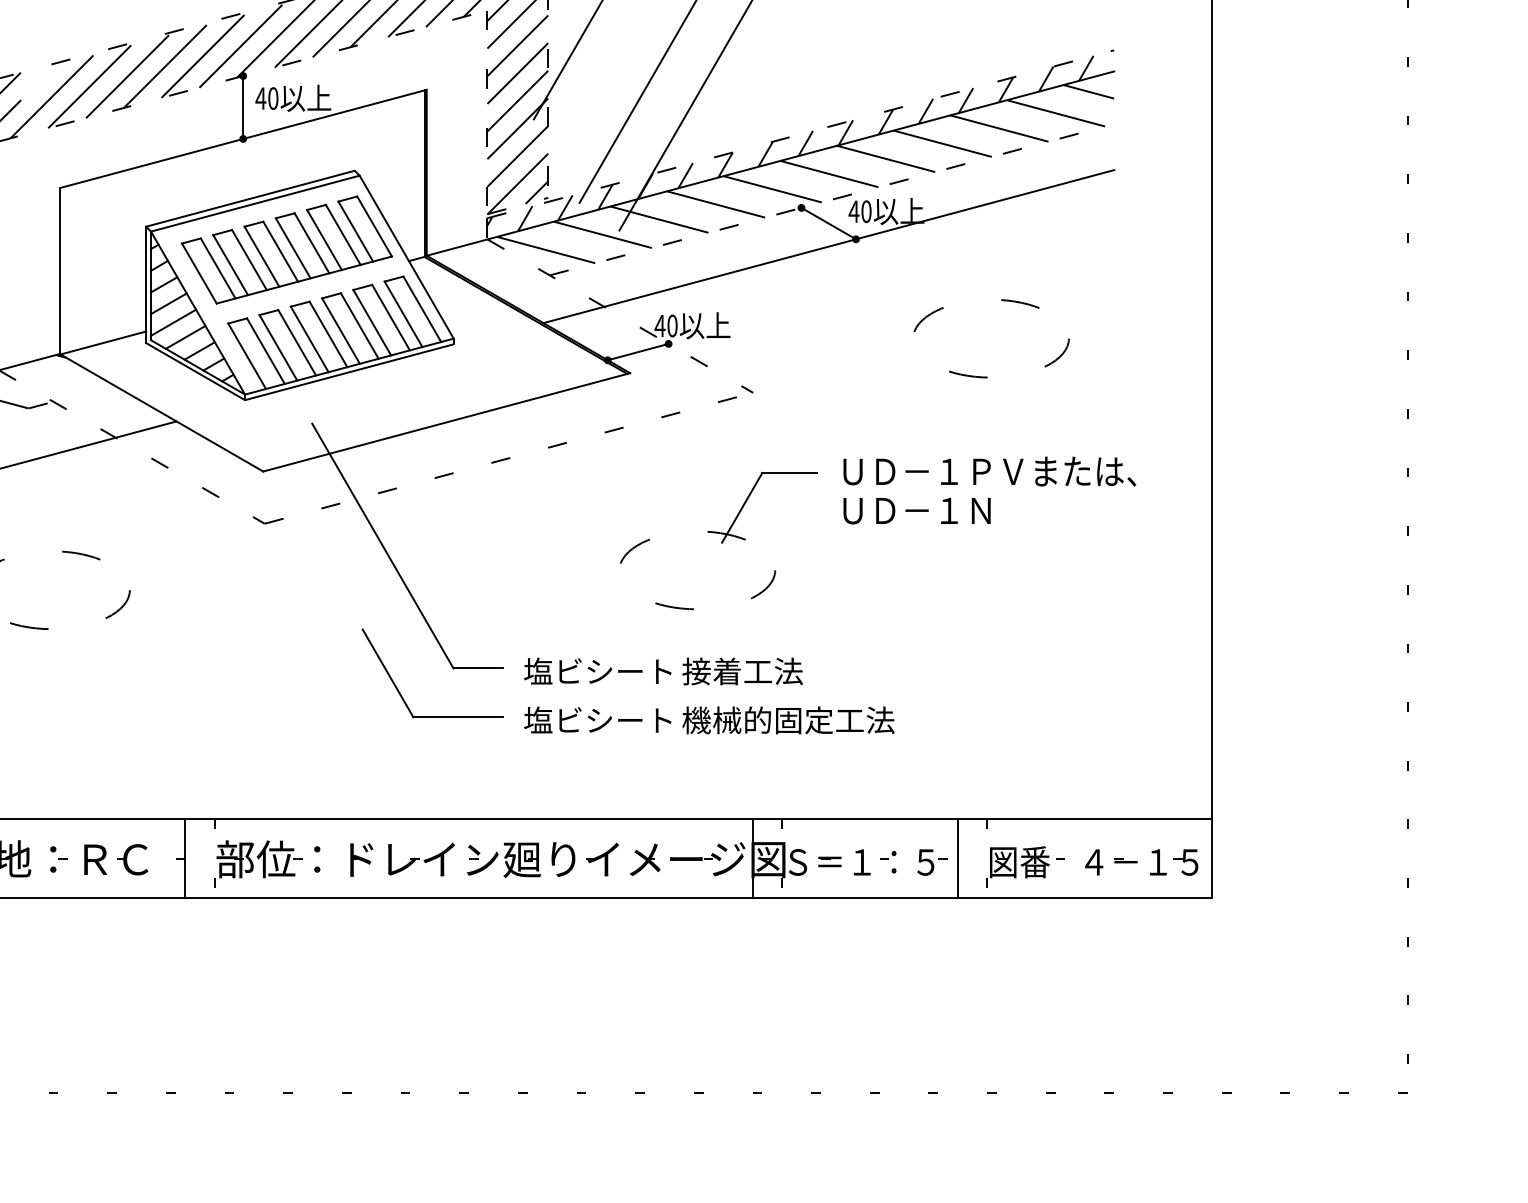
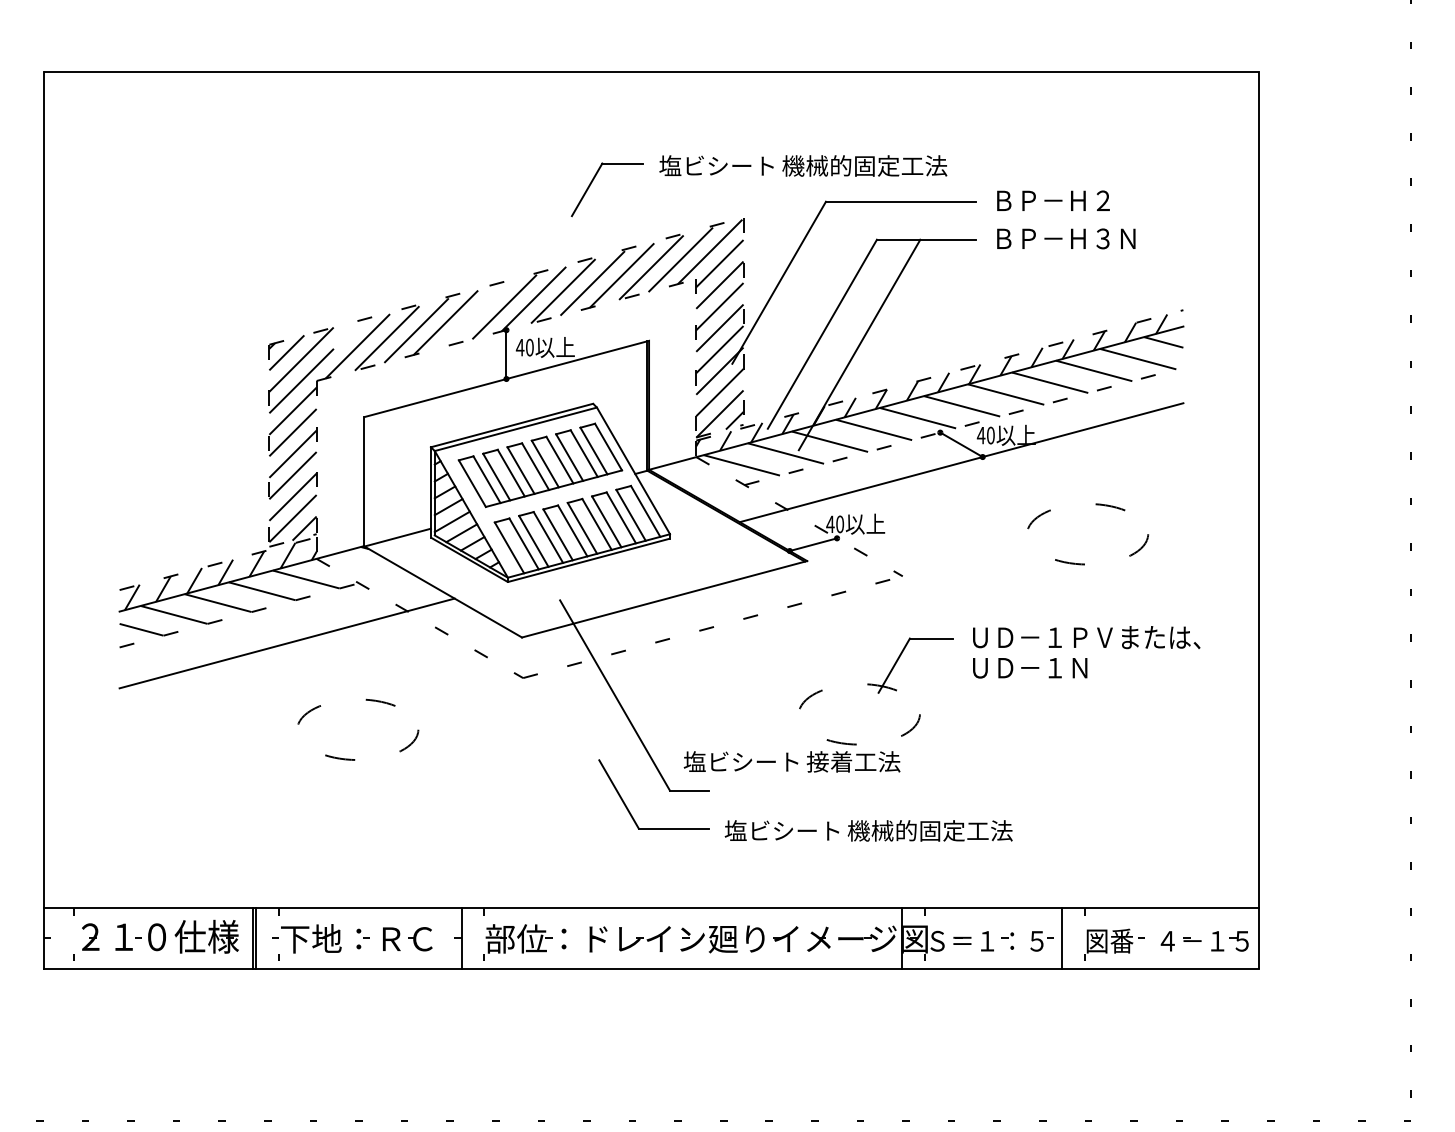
line: (204, 54) -> (476, 313), removed
text: (662, 670) -> (791, 761), moved

